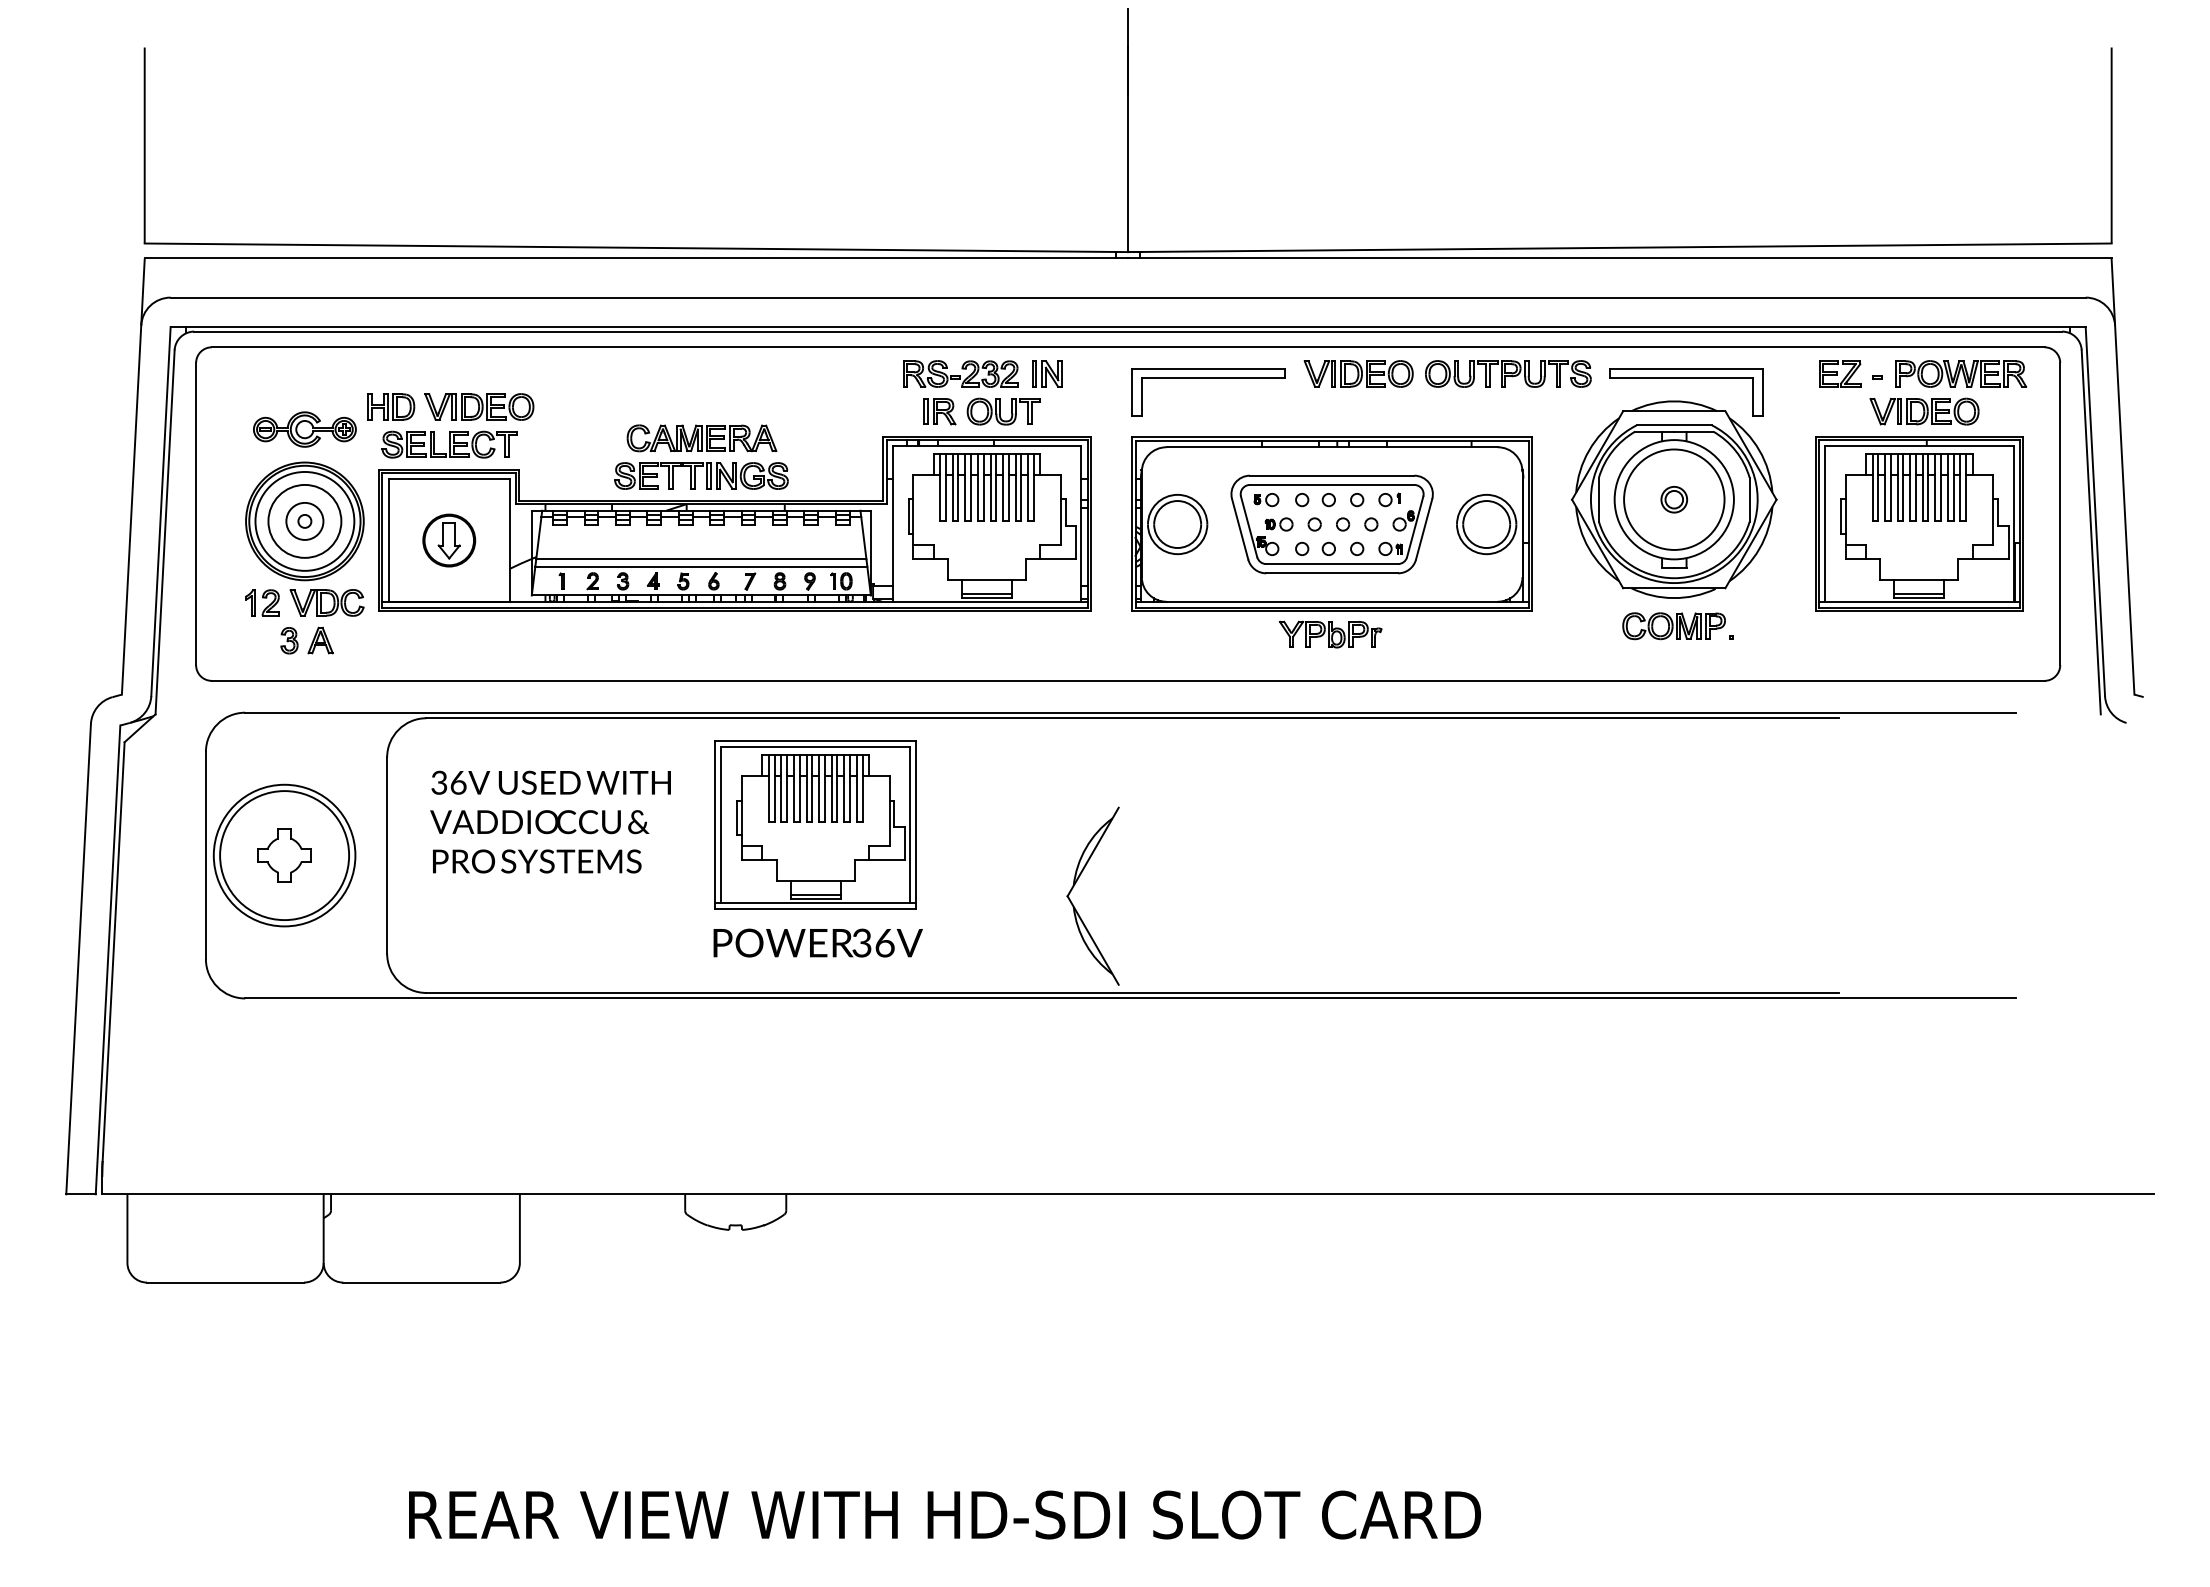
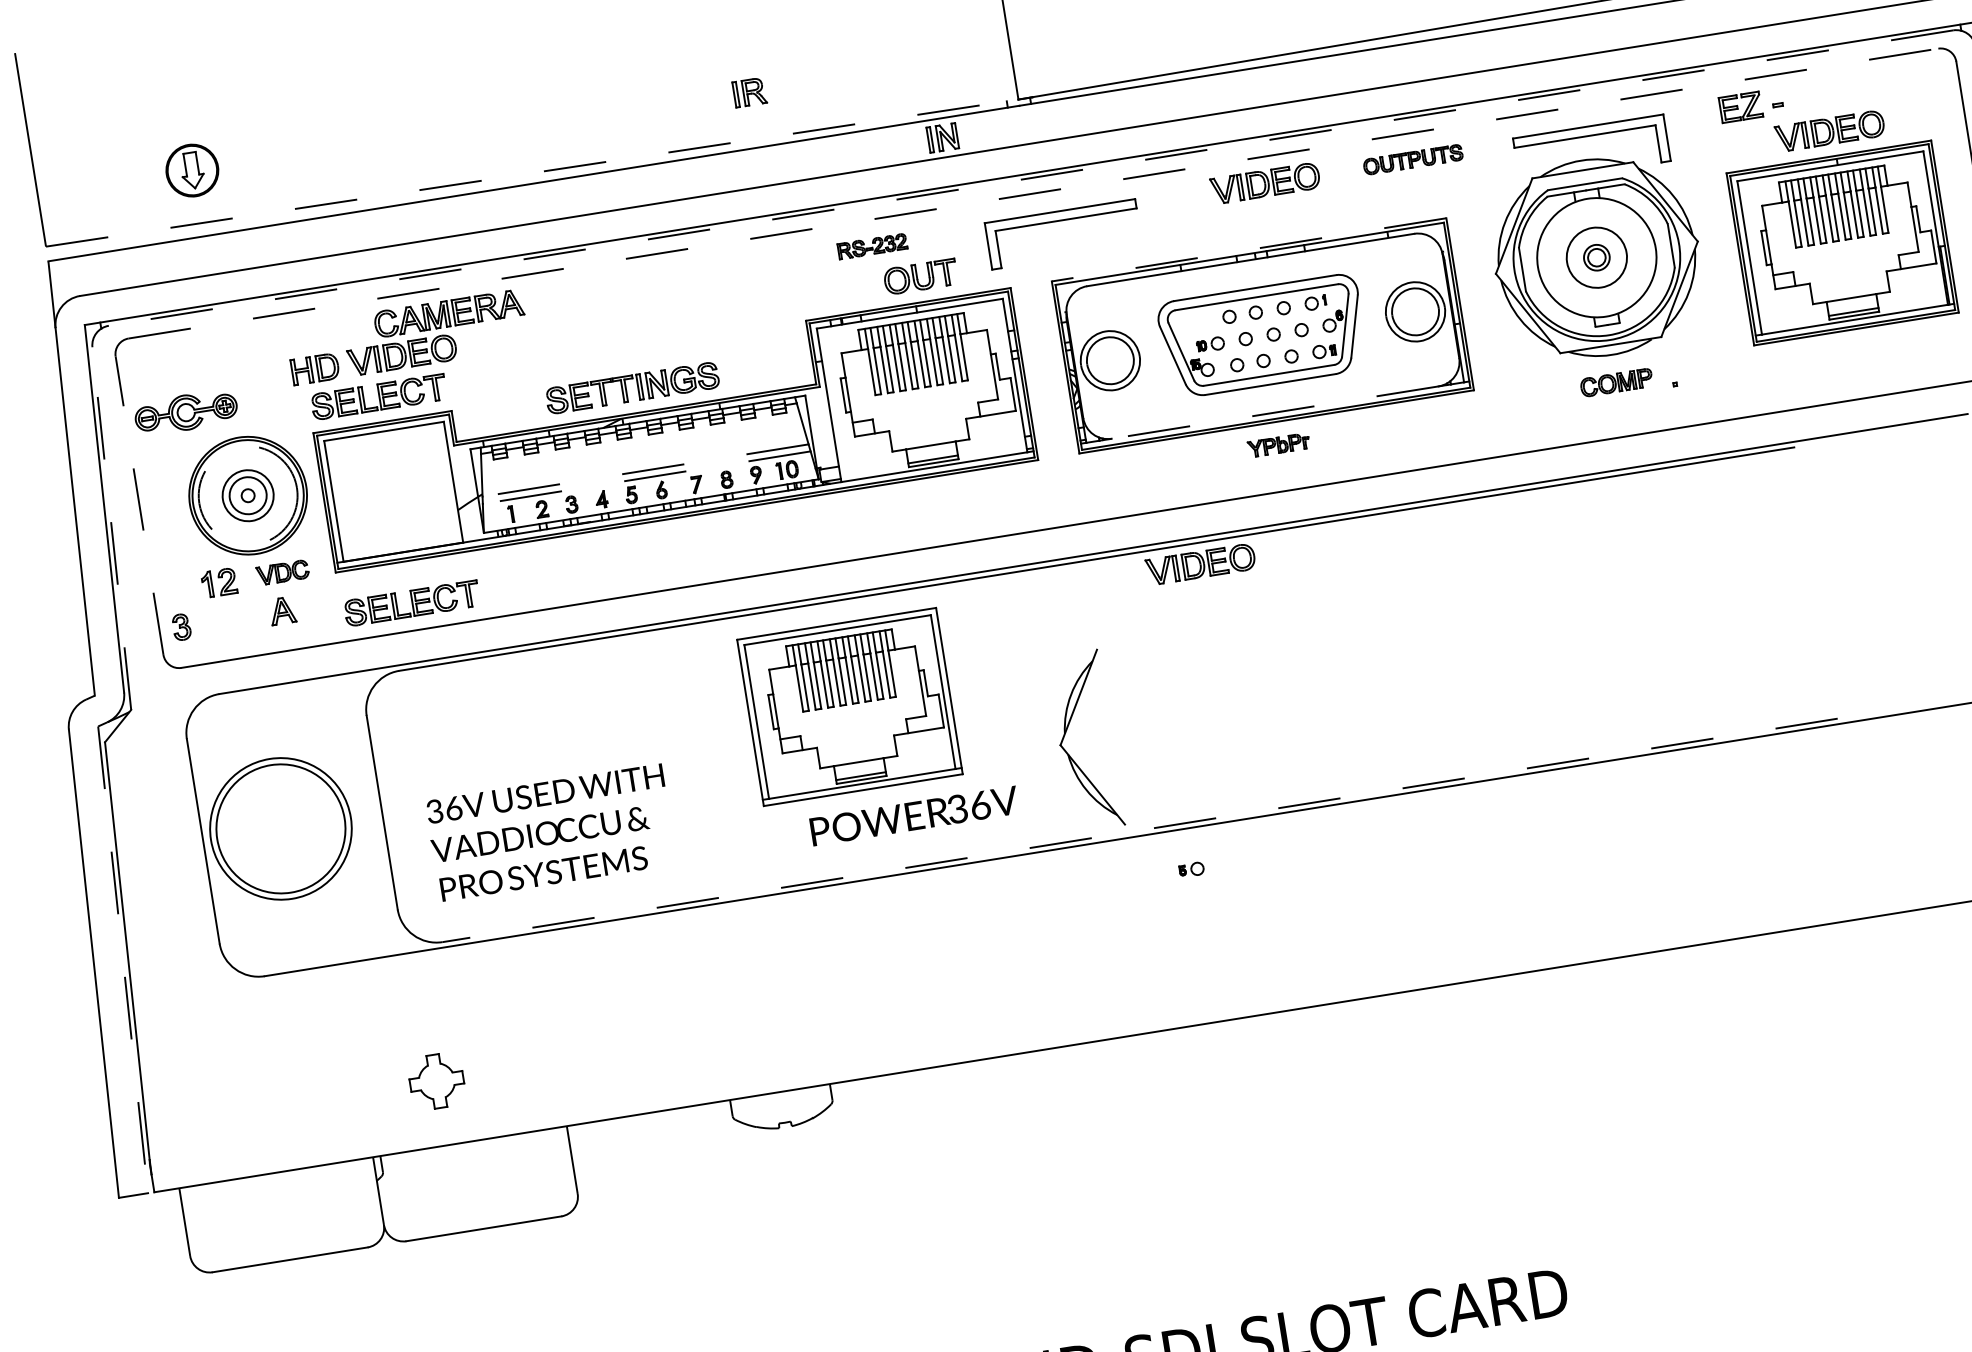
line: (636, 247) -> (532, 172), solid -> dashed
line: (1128, 331) -> (1031, 177), solid -> dashed
line: (1128, 347) -> (1033, 193), solid -> dashed
part: (960, 373) -> (872, 245), size x0.6
part: (1047, 373) -> (942, 137), moved
part: (1508, 373) -> (1413, 159), size x0.6
part: (1961, 373) -> (1860, 87), removed
part: (1208, 378) -> (1061, 220), moved
part: (939, 411) -> (749, 92), moved
part: (304, 429) -> (185, 412), moved
line: (1332, 436) -> (1249, 249), solid -> dashed
part: (701, 438) -> (448, 313), moved
circle: (1674, 499) -> (1597, 257), size x0.6
part: (1266, 500) -> (1191, 870), moved
line: (196, 513) -> (139, 505), solid -> dashed
circle: (304, 520) -> (247, 494), size x0.7
circle: (304, 520) -> (247, 494), solid -> dashed
line: (165, 531) -> (112, 527), solid -> dashed
part: (449, 540) -> (192, 170), moved
line: (700, 559) -> (644, 470), solid -> dashed
line: (701, 566) -> (646, 477), solid -> dashed
line: (1332, 601) -> (1275, 412), solid -> dashed
part: (326, 602) -> (282, 572), size x0.7
part: (1673, 626) -> (1616, 383), size x0.7
part: (1330, 634) -> (1278, 445), size x0.6
part: (289, 640) -> (181, 626), moved
part: (449, 653) -> (411, 603), added
part: (1234, 739) -> (1200, 564), added
text: (550, 821) -> (550, 832), moved
part: (815, 824) -> (849, 706), moved
part: (284, 855) -> (436, 1081), moved
text: (817, 942) -> (913, 815), moved
line: (108, 959) -> (123, 959), solid -> dashed
line: (1132, 992) -> (1139, 829), solid -> dashed

